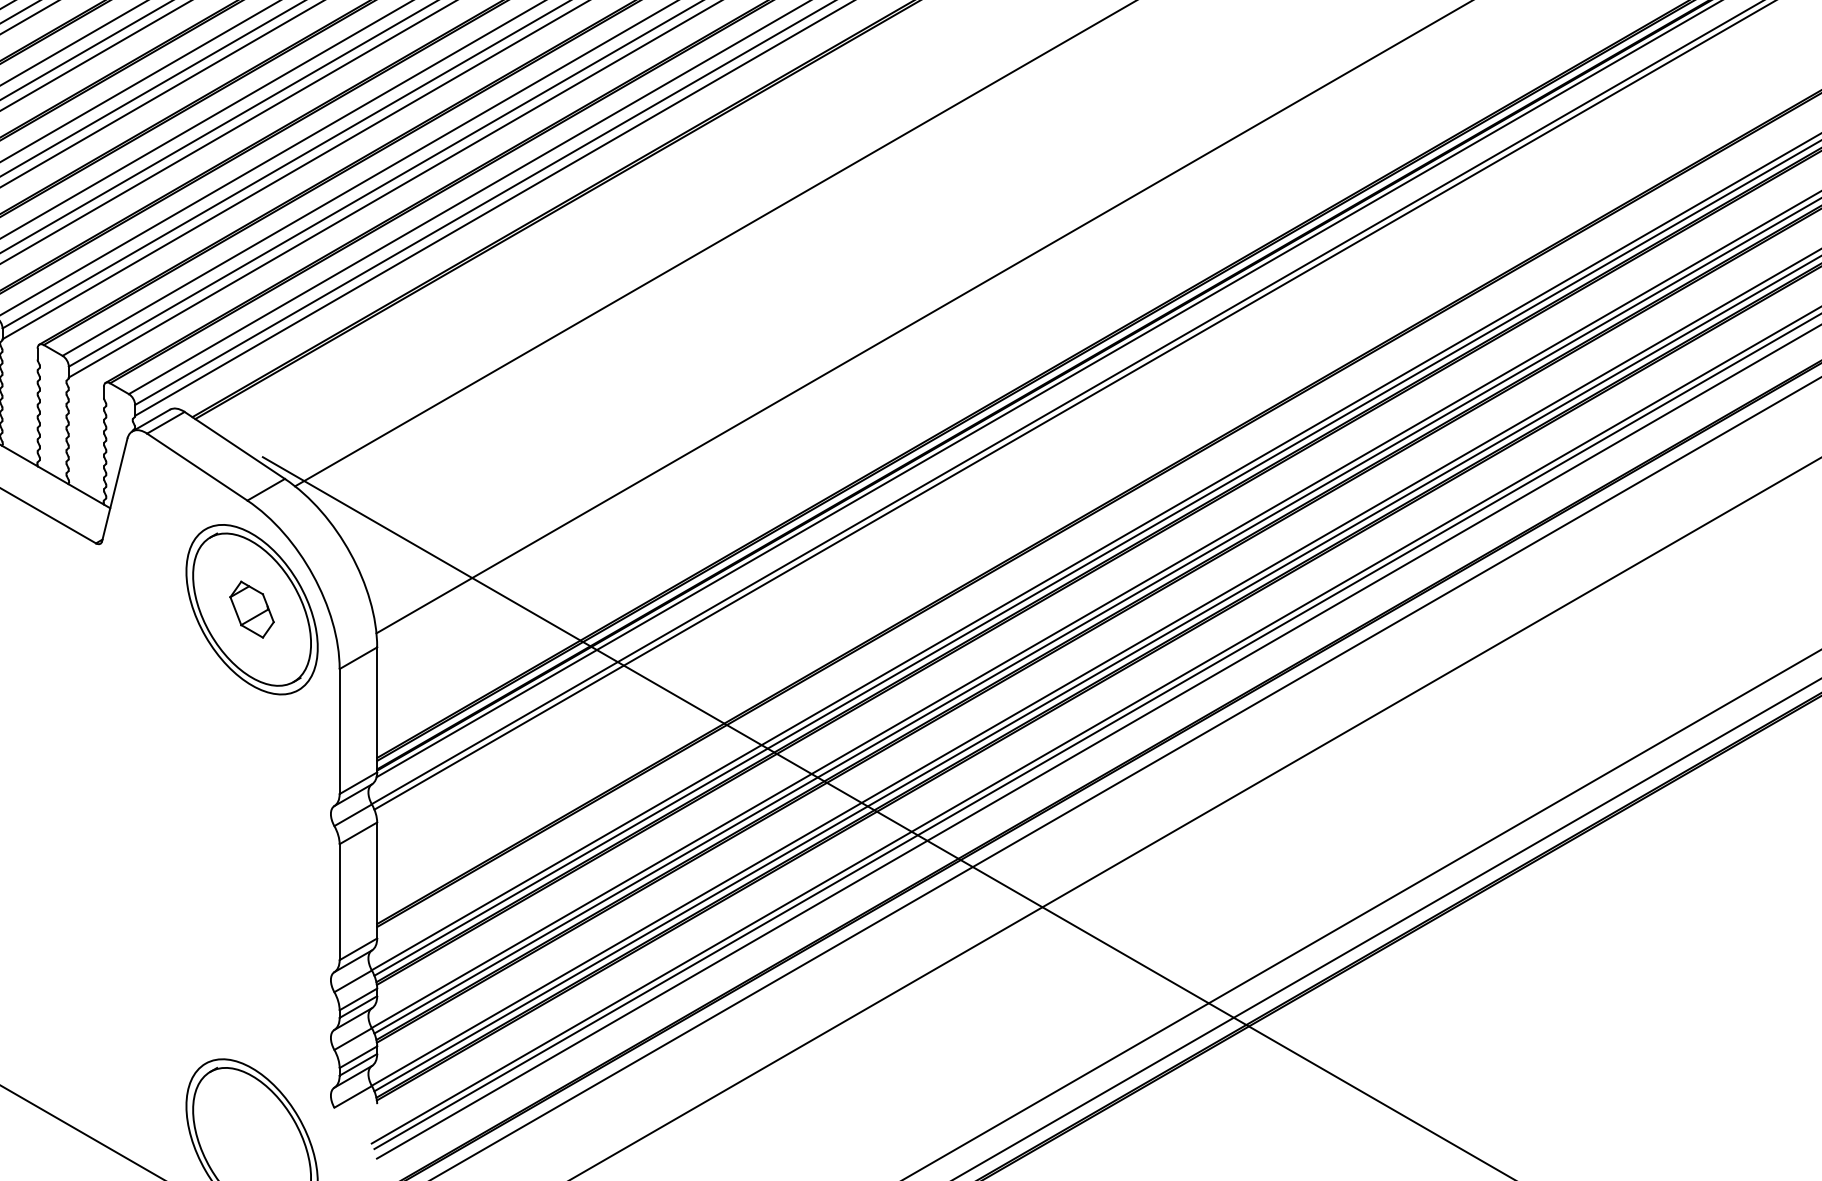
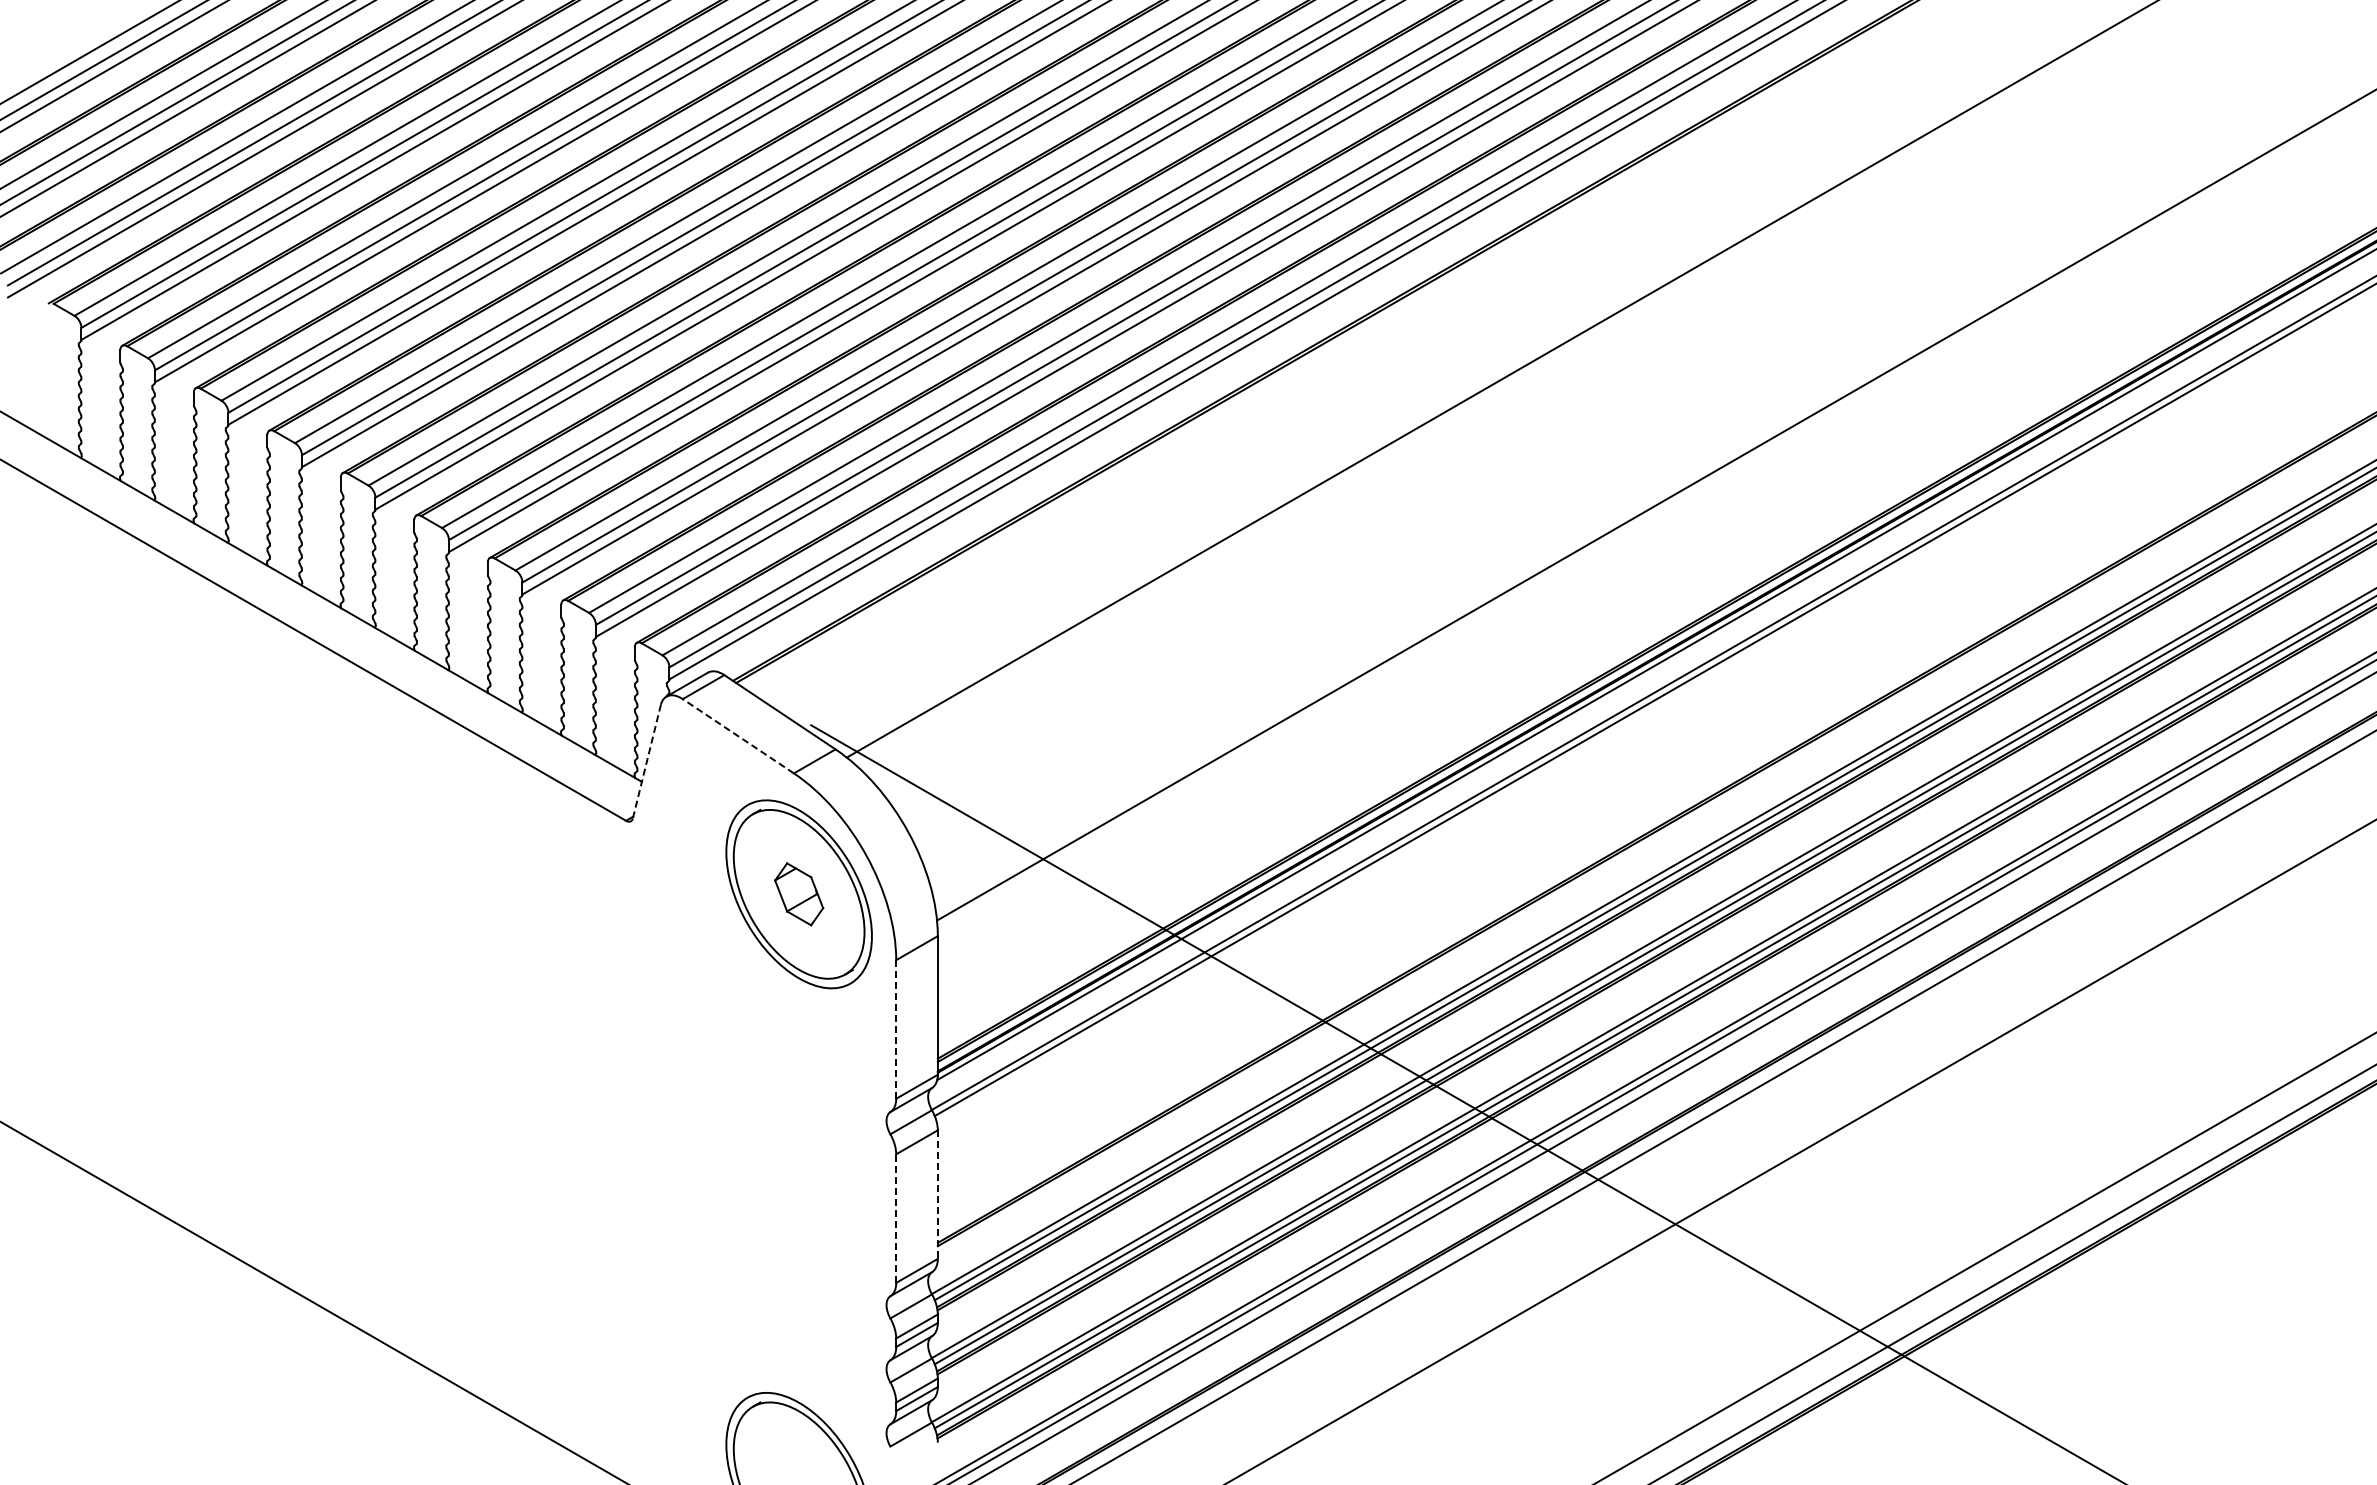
line: (197, 467) -> (738, 736), solid -> dashed
line: (114, 489) -> (646, 761), solid -> dashed
line: (339, 730) -> (896, 1028), solid -> dashed
line: (376, 881) -> (937, 1195), solid -> dashed
line: (339, 902) -> (896, 1218), solid -> dashed

